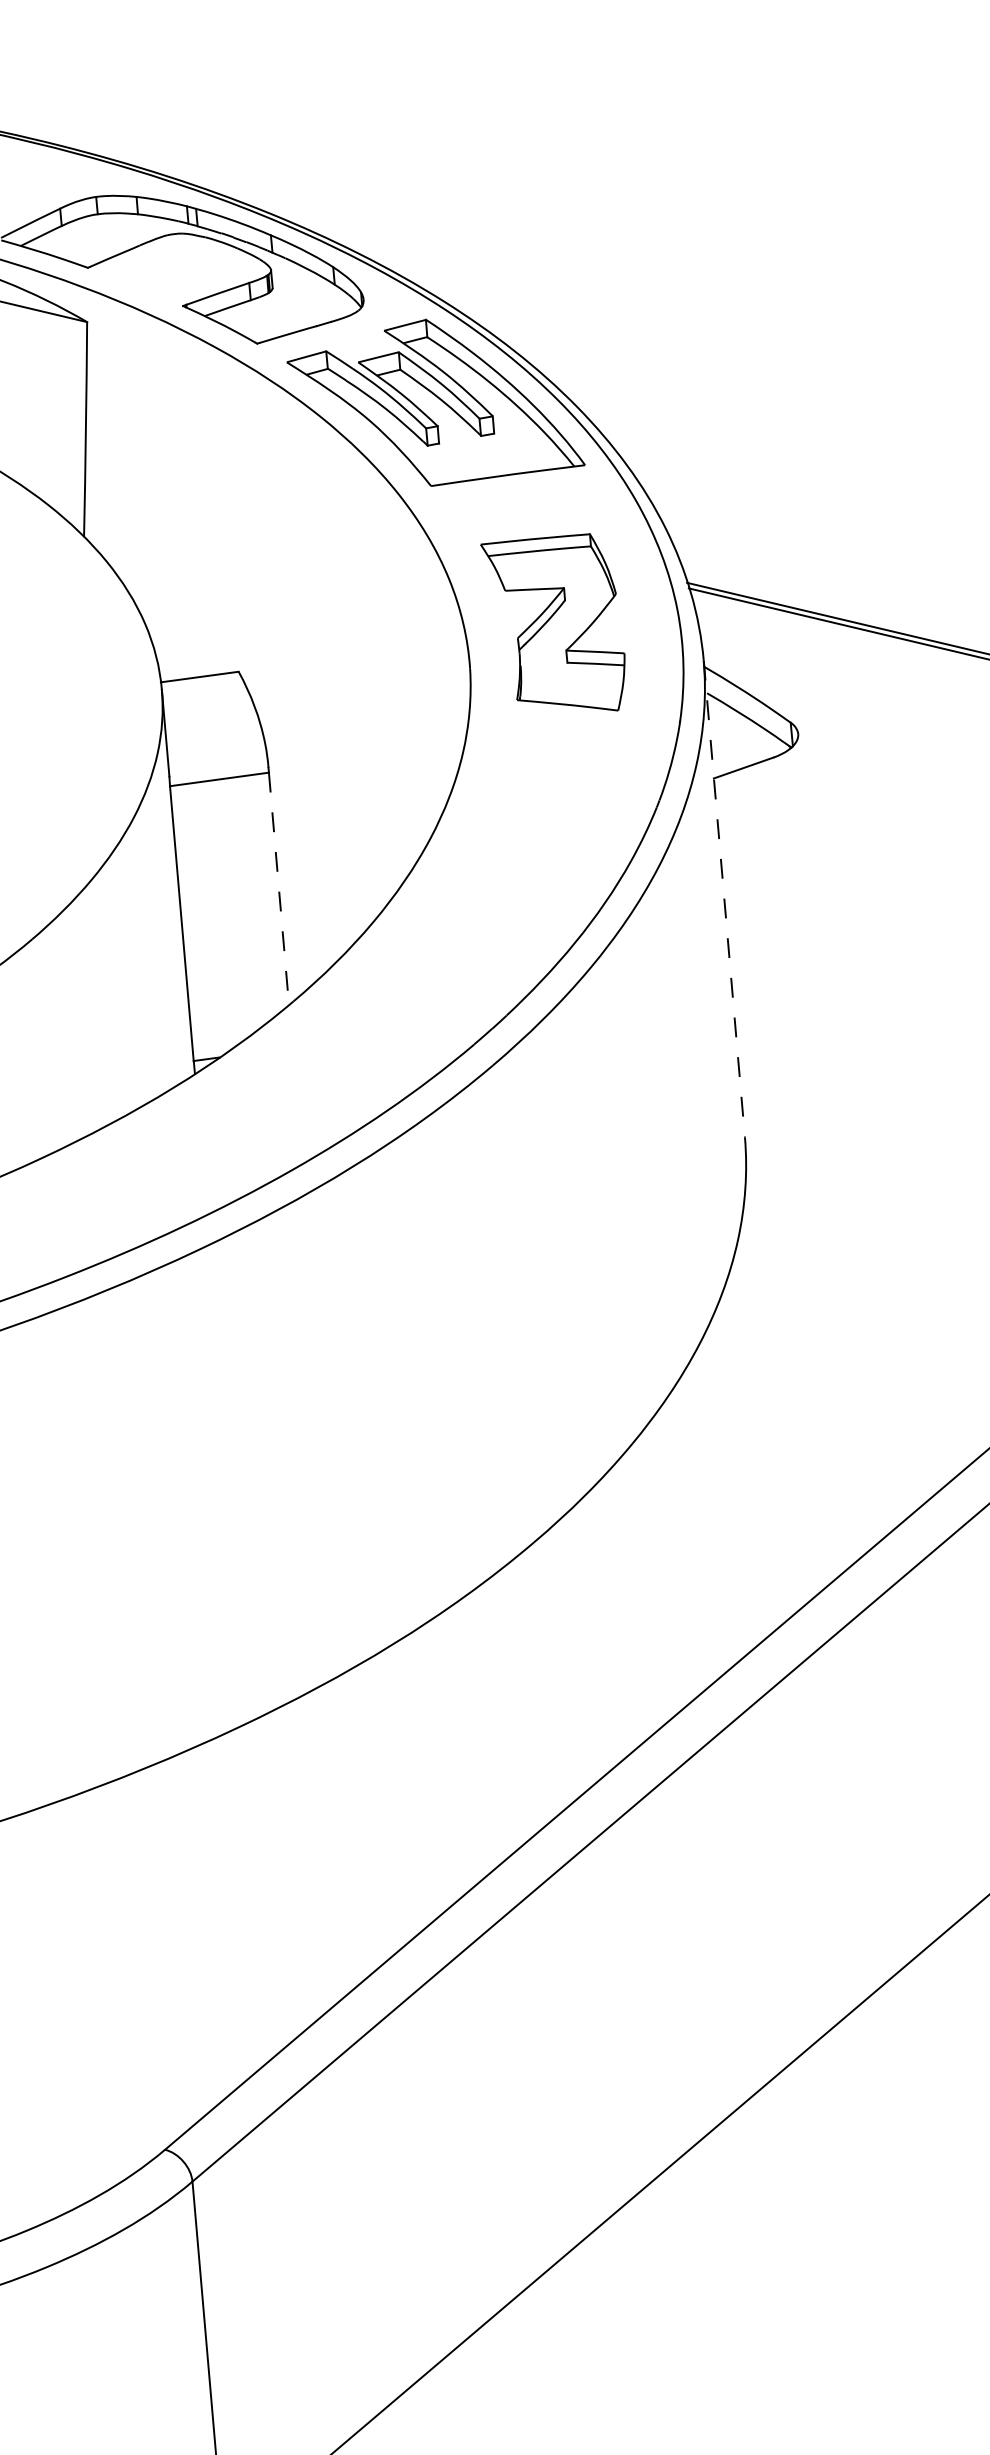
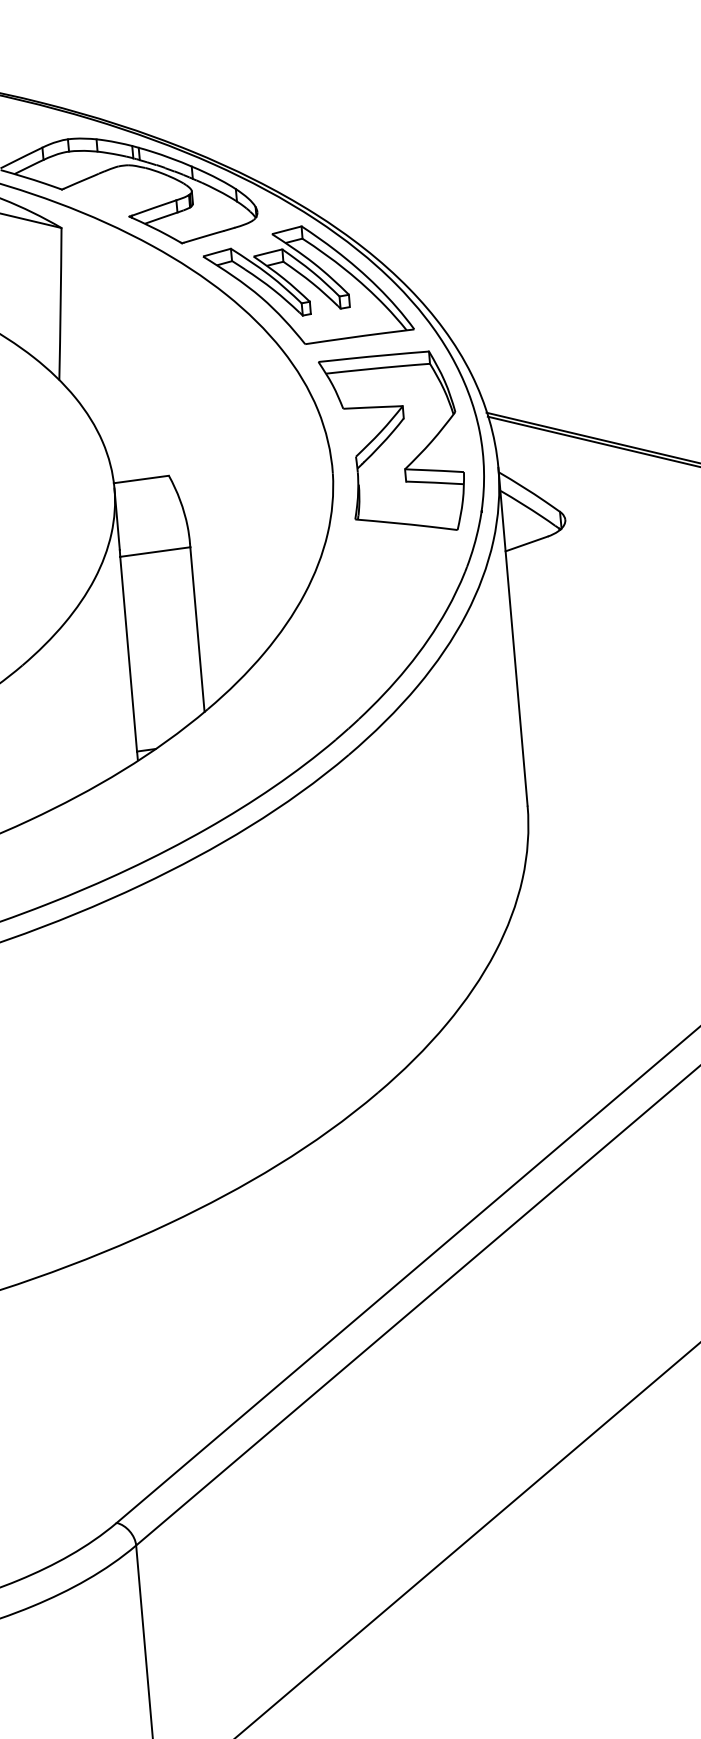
part: (552, 622) -> (391, 440), size x1.43
line: (278, 888) -> (197, 629), dashed -> solid
line: (724, 899) -> (513, 637), dashed -> solid

